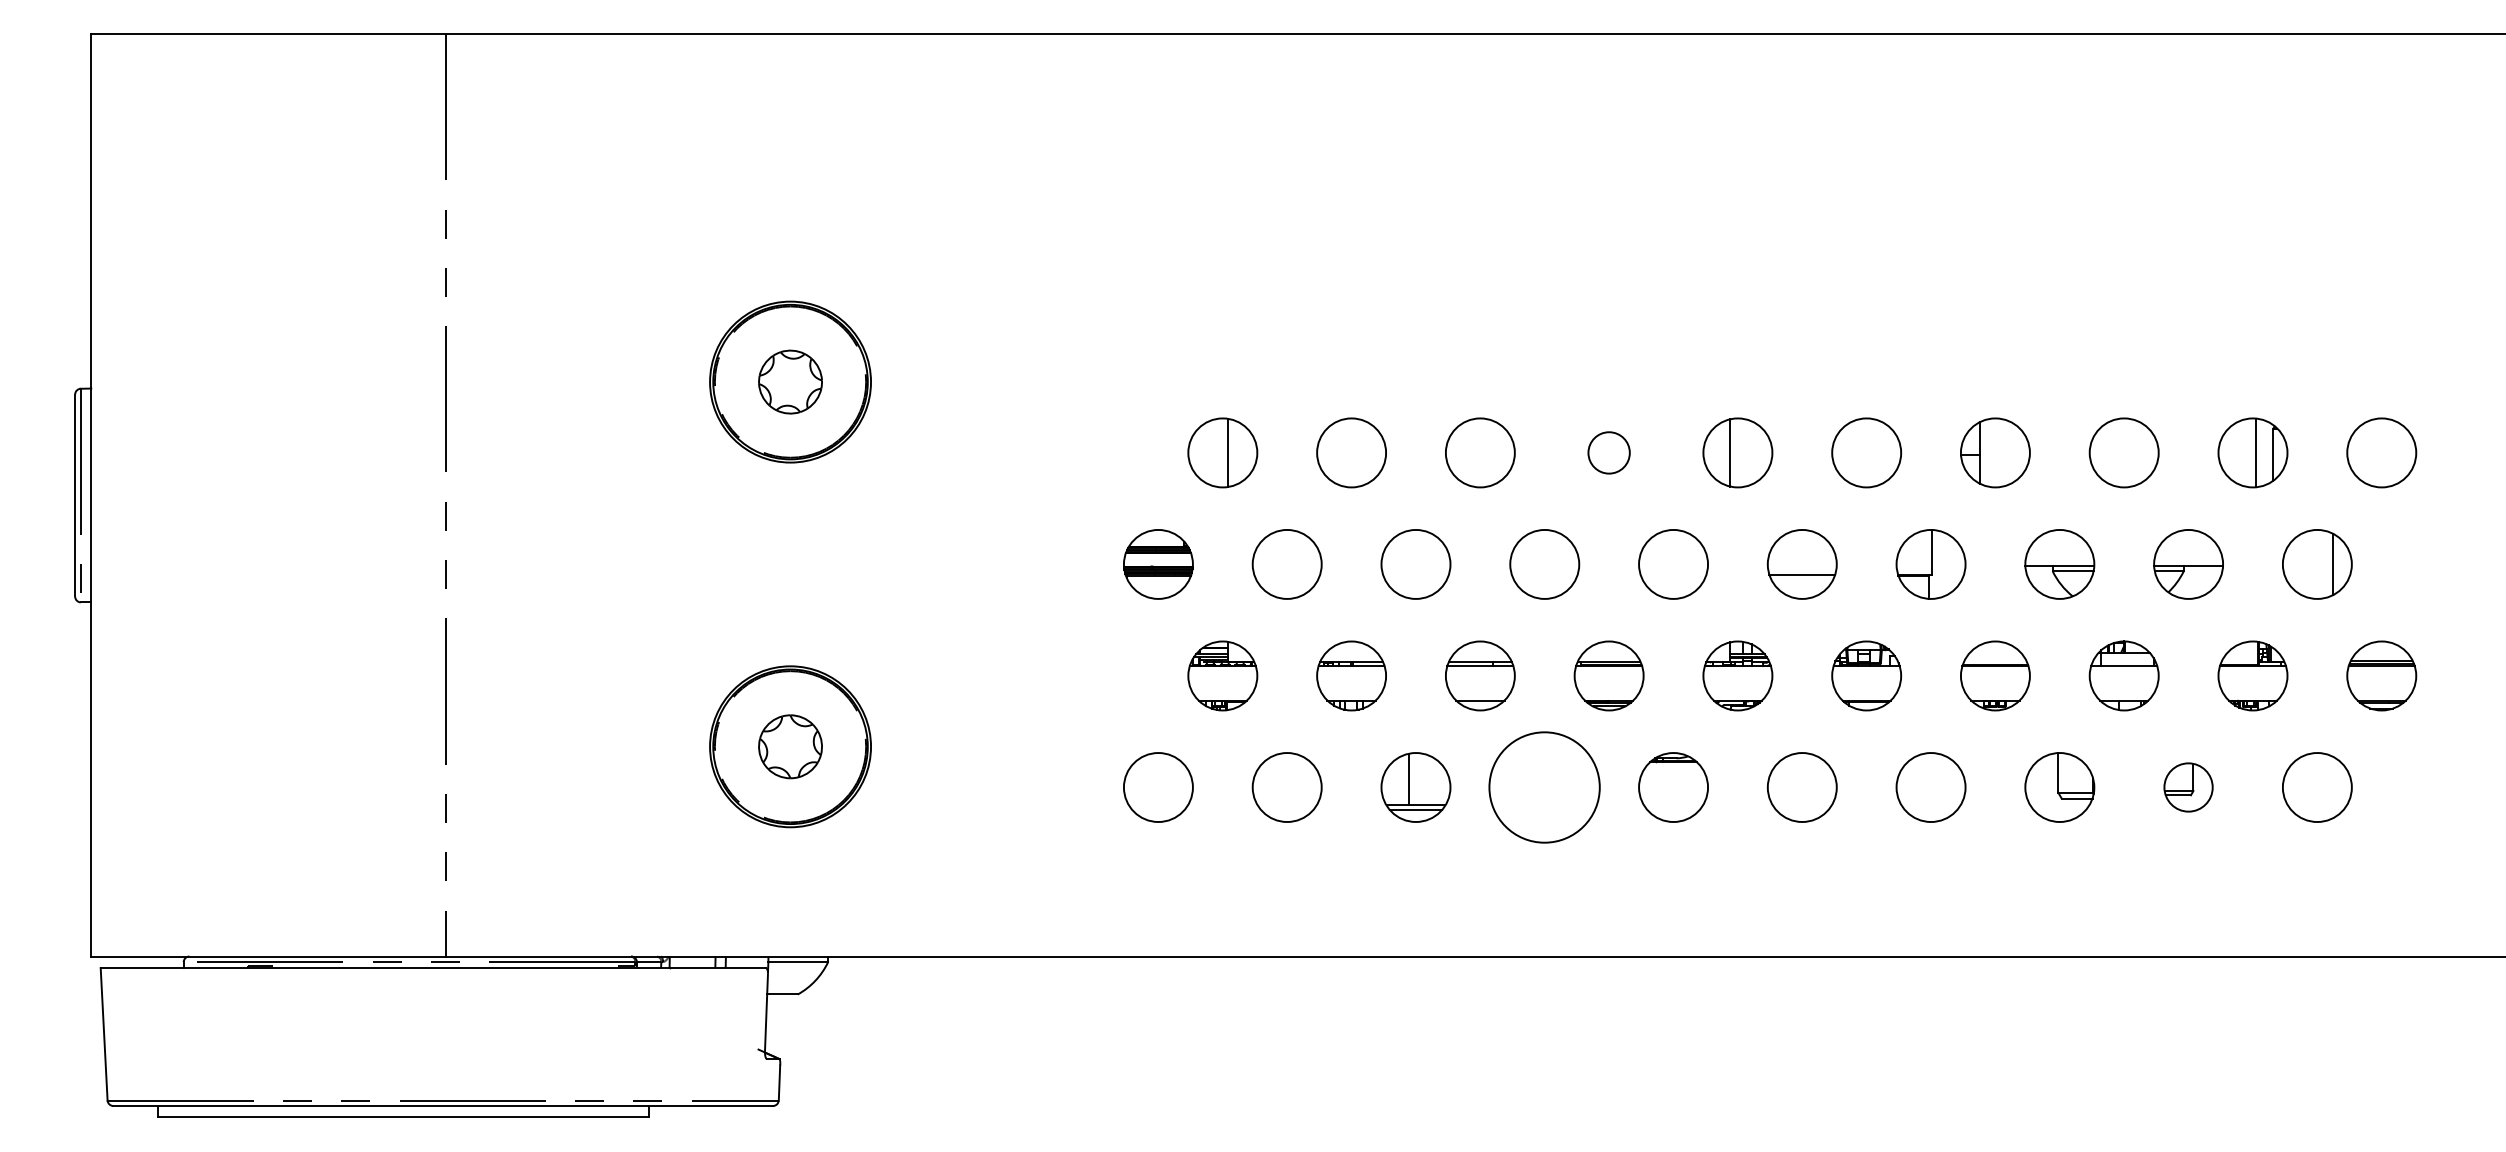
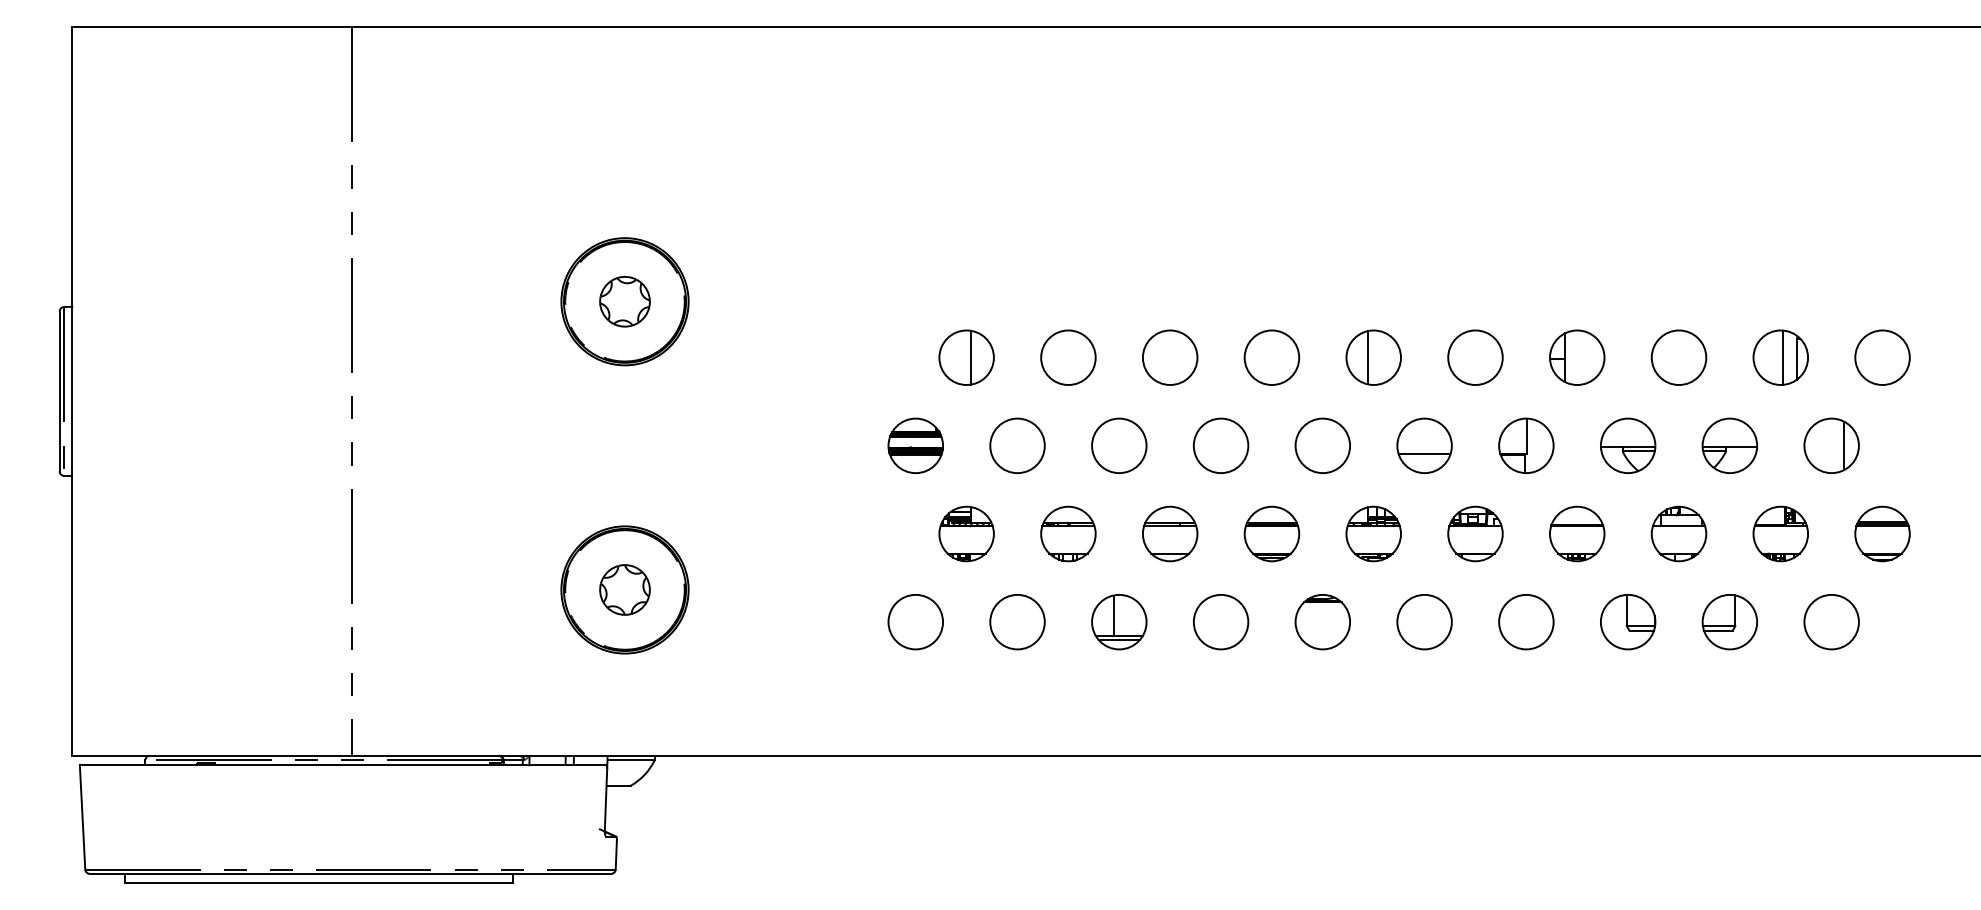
circle: (1608, 452) -> (1271, 357), size x1.67
circle: (1544, 787) -> (1220, 622), size x0.62
part: (2188, 787) -> (1729, 622), size x1.43

